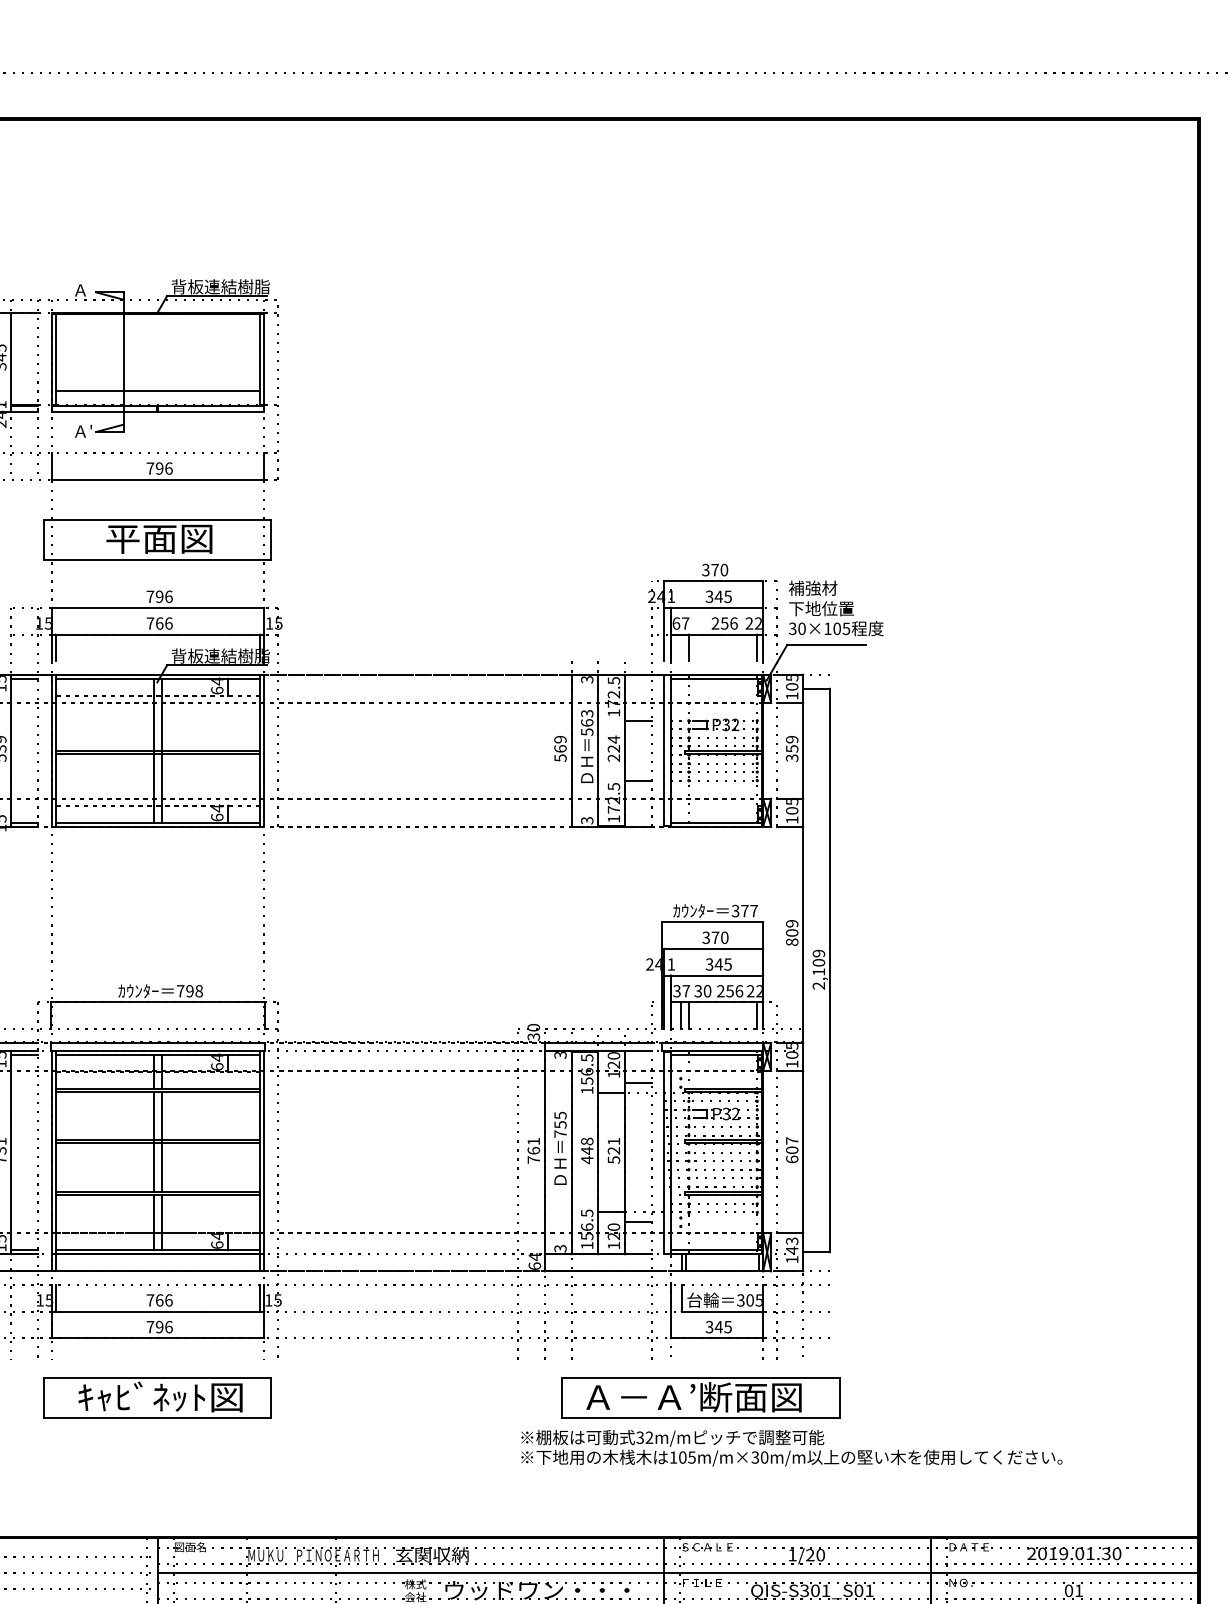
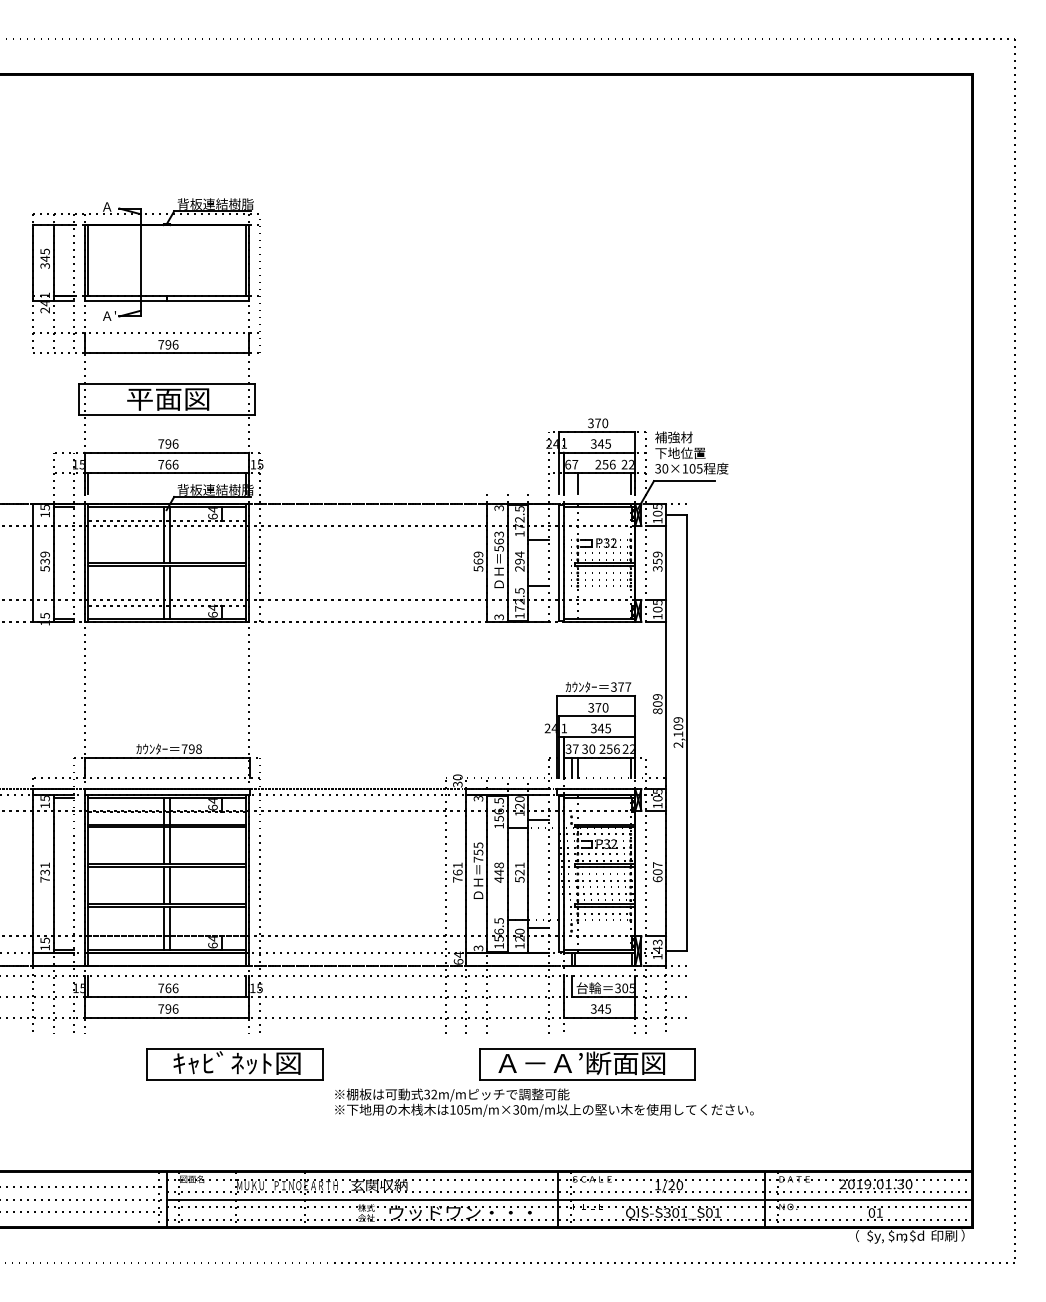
line: (157, 391) -> (166, 285), removed
text: (613, 748) -> (519, 561), 224 -> 294
part: (157, 1398) -> (234, 1064), moved
text: (791, 1447) -> (544, 1102), moved

